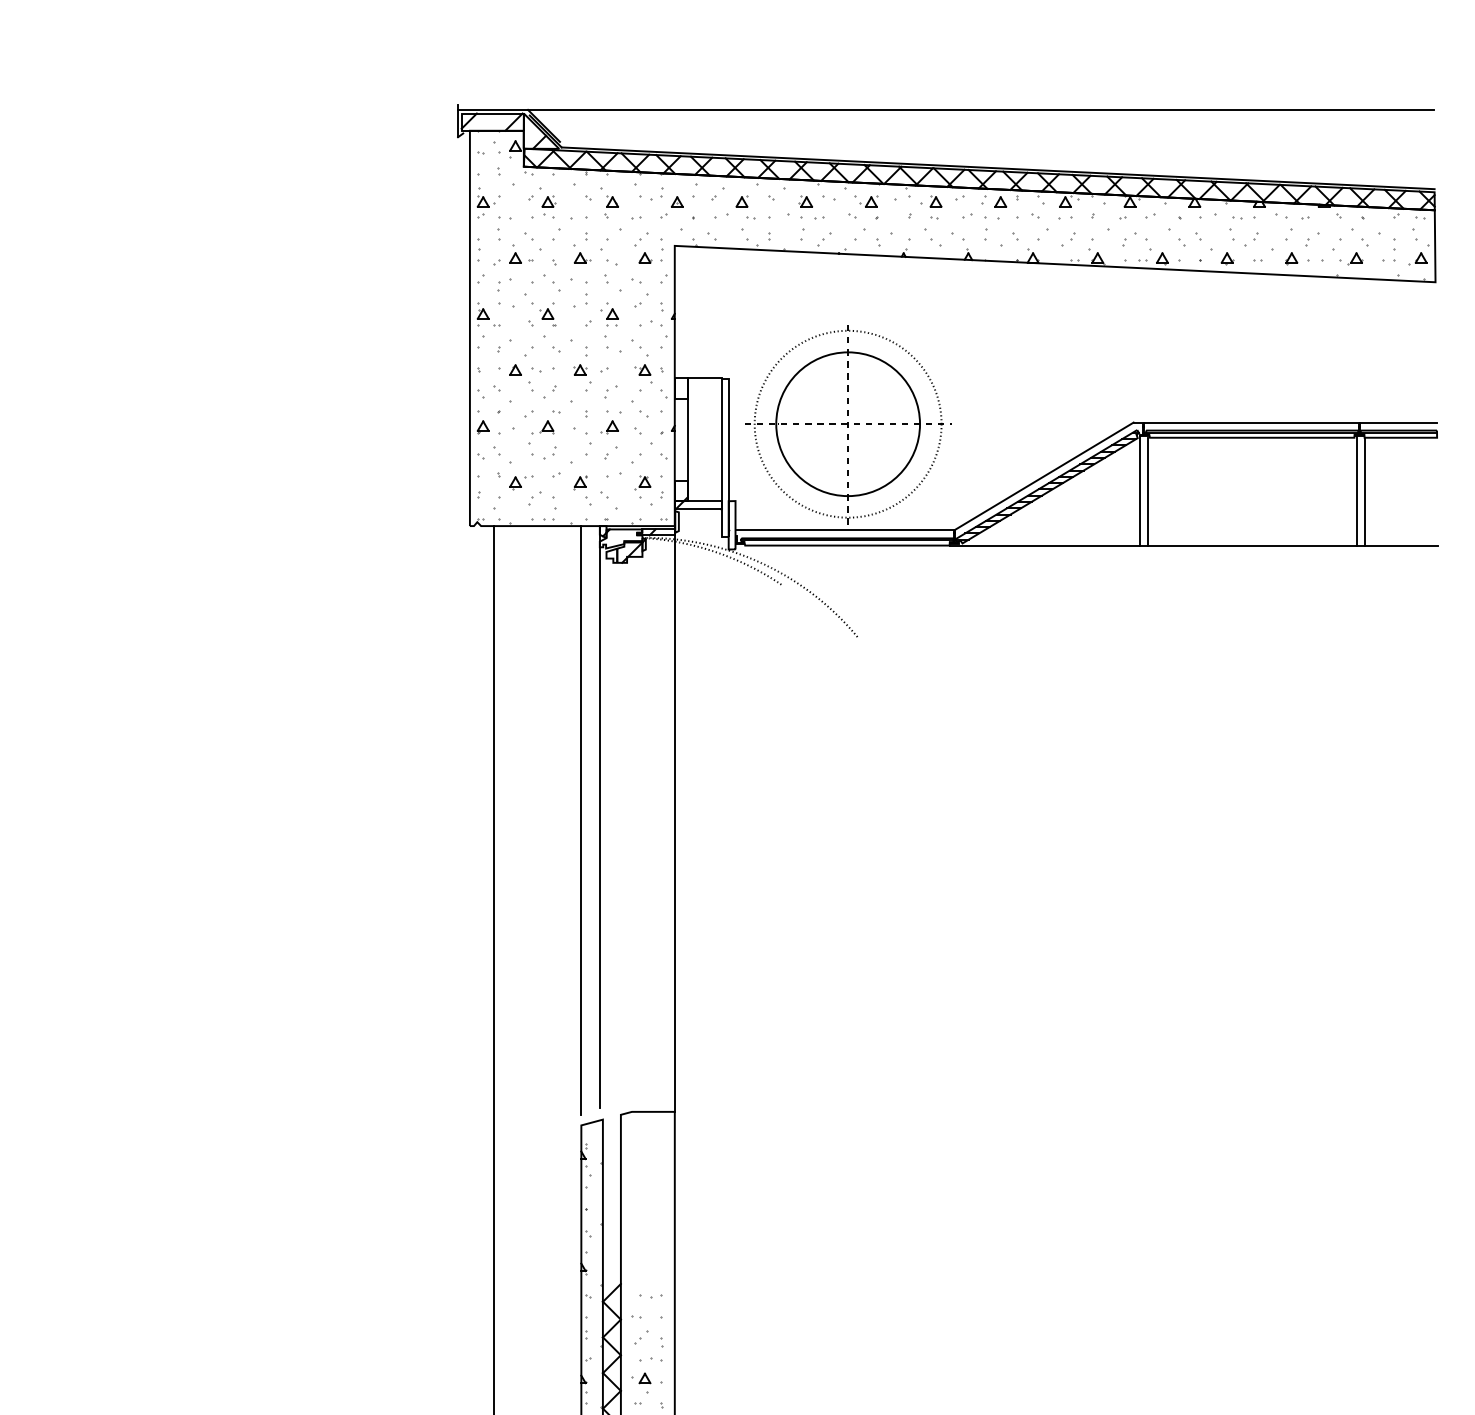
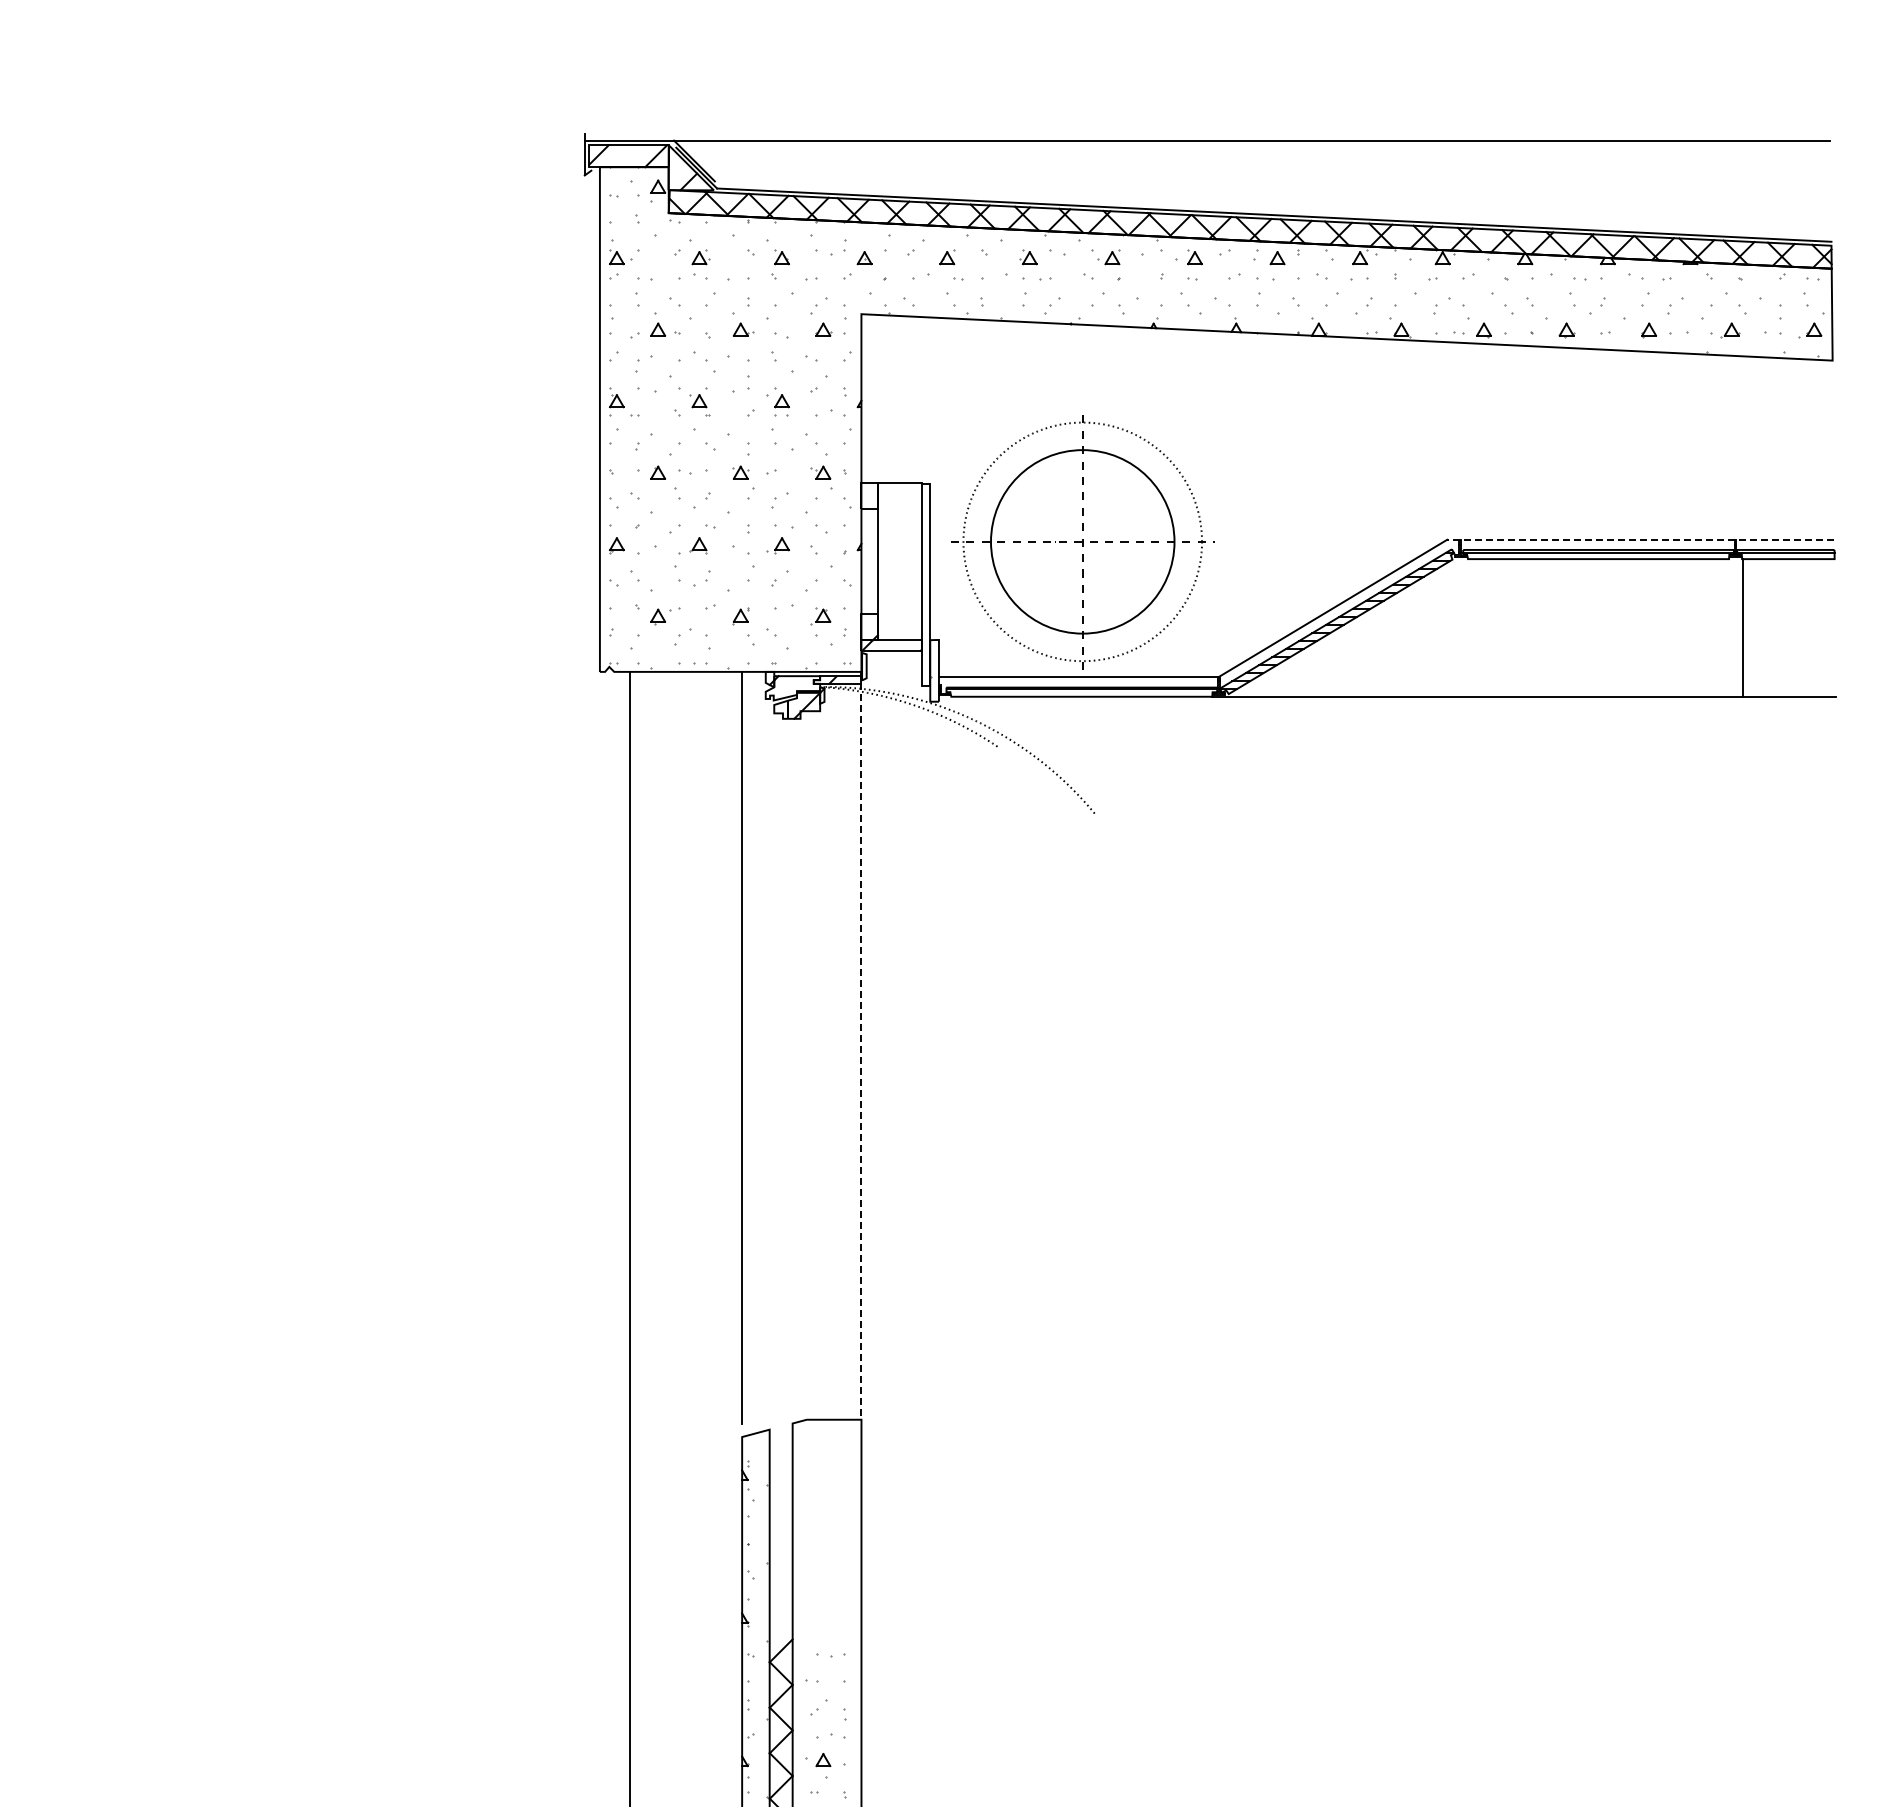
line: (1285, 422) -> (1640, 539), solid -> dashed
line: (1139, 490) -> (1454, 626), removed
line: (1356, 490) -> (1731, 626), removed
line: (1147, 491) -> (1465, 627), removed
line: (599, 817) -> (765, 1043), removed
line: (674, 818) -> (861, 1045), solid -> dashed

